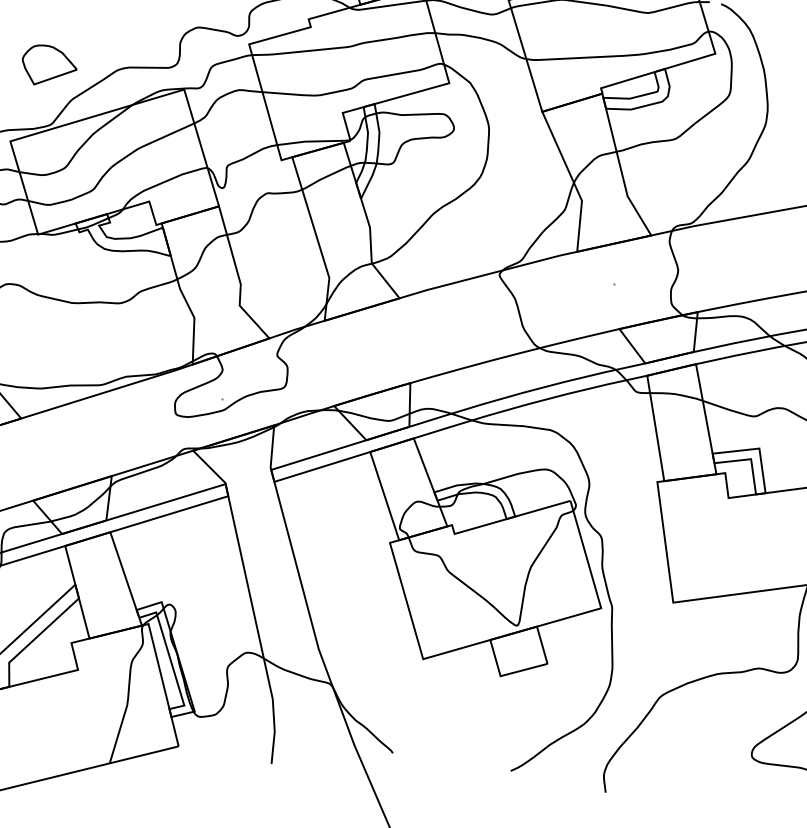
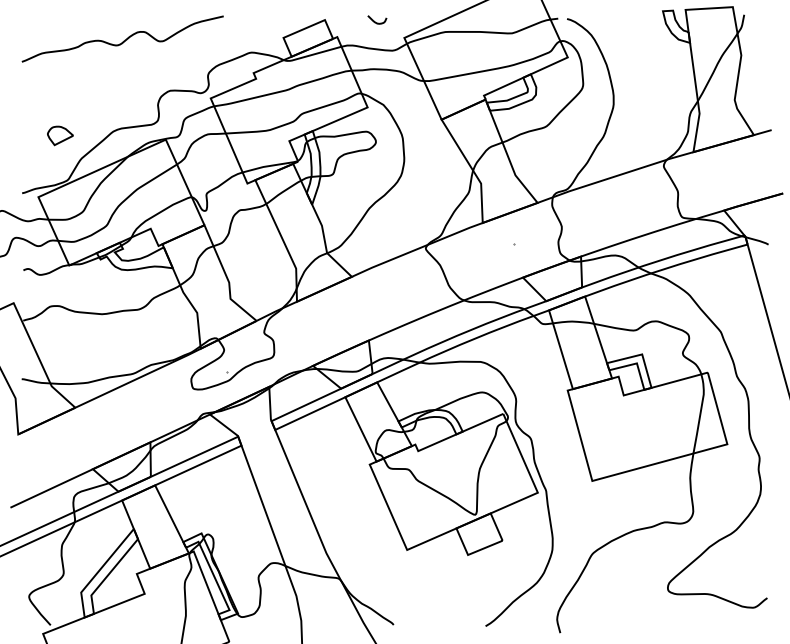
part: (49, 65) -> (60, 135), size x0.6

